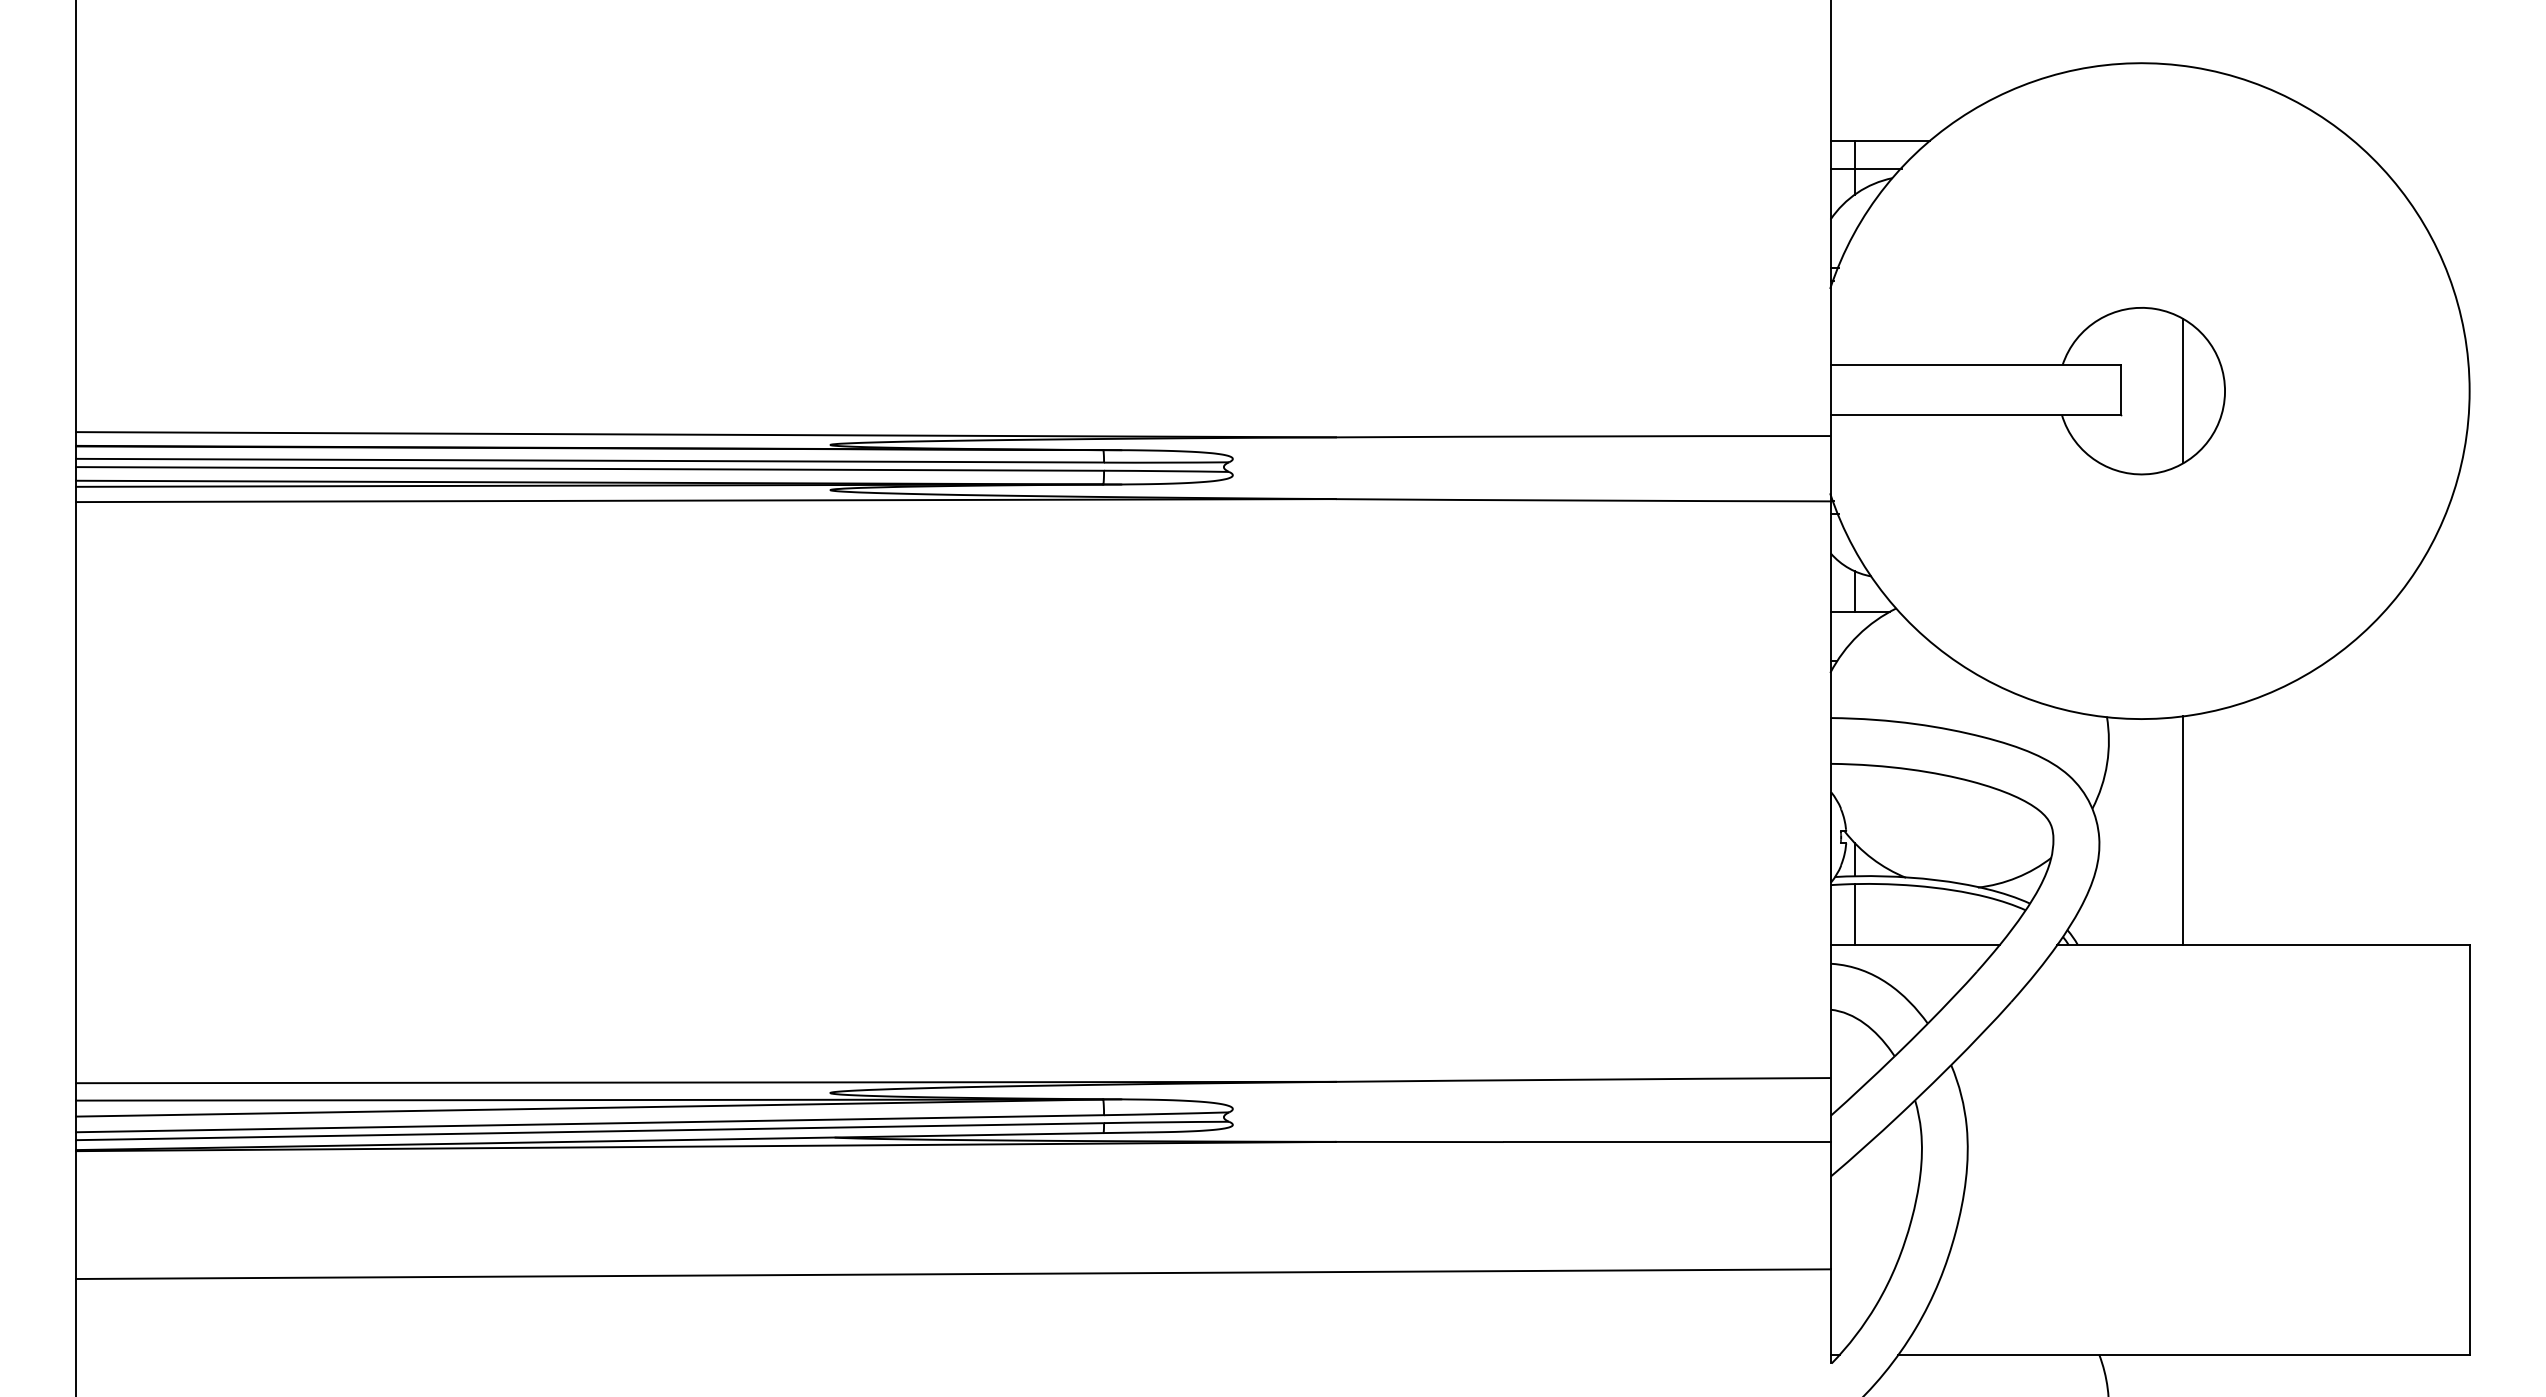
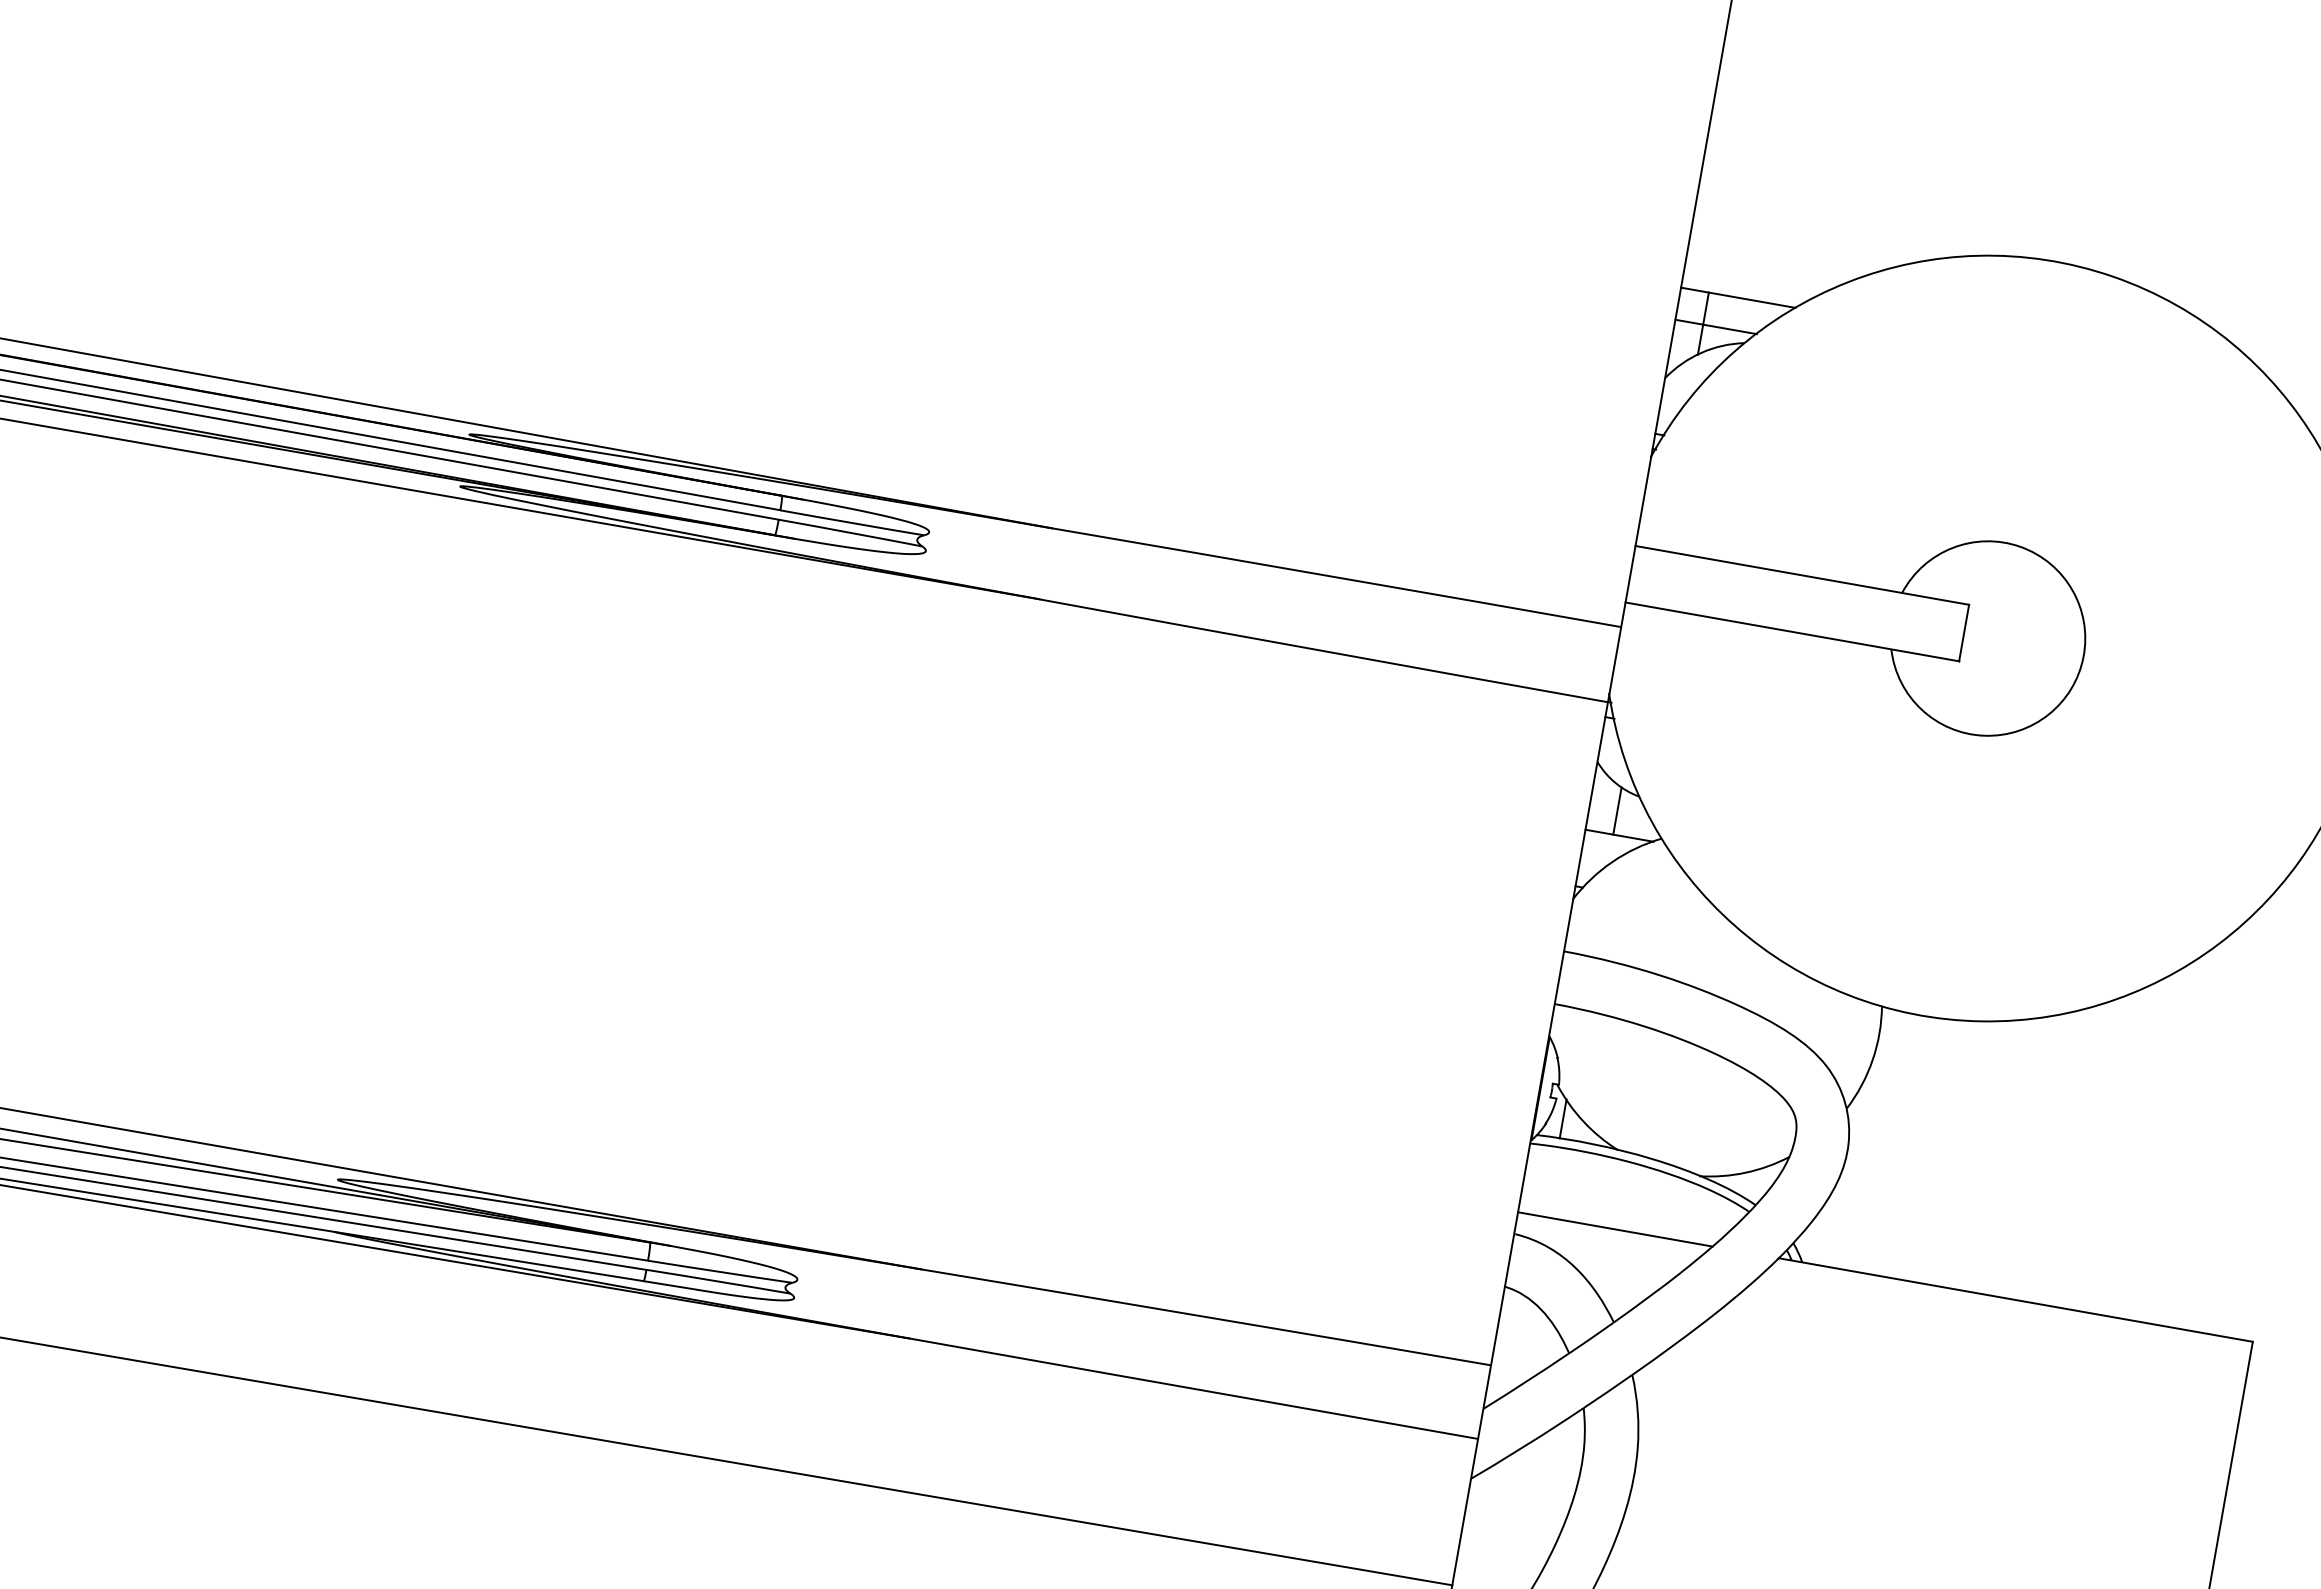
line: (2182, 391) -> (2034, 647), removed
line: (2182, 830) -> (1945, 1152), removed
line: (1854, 914) -> (1551, 1182), removed

